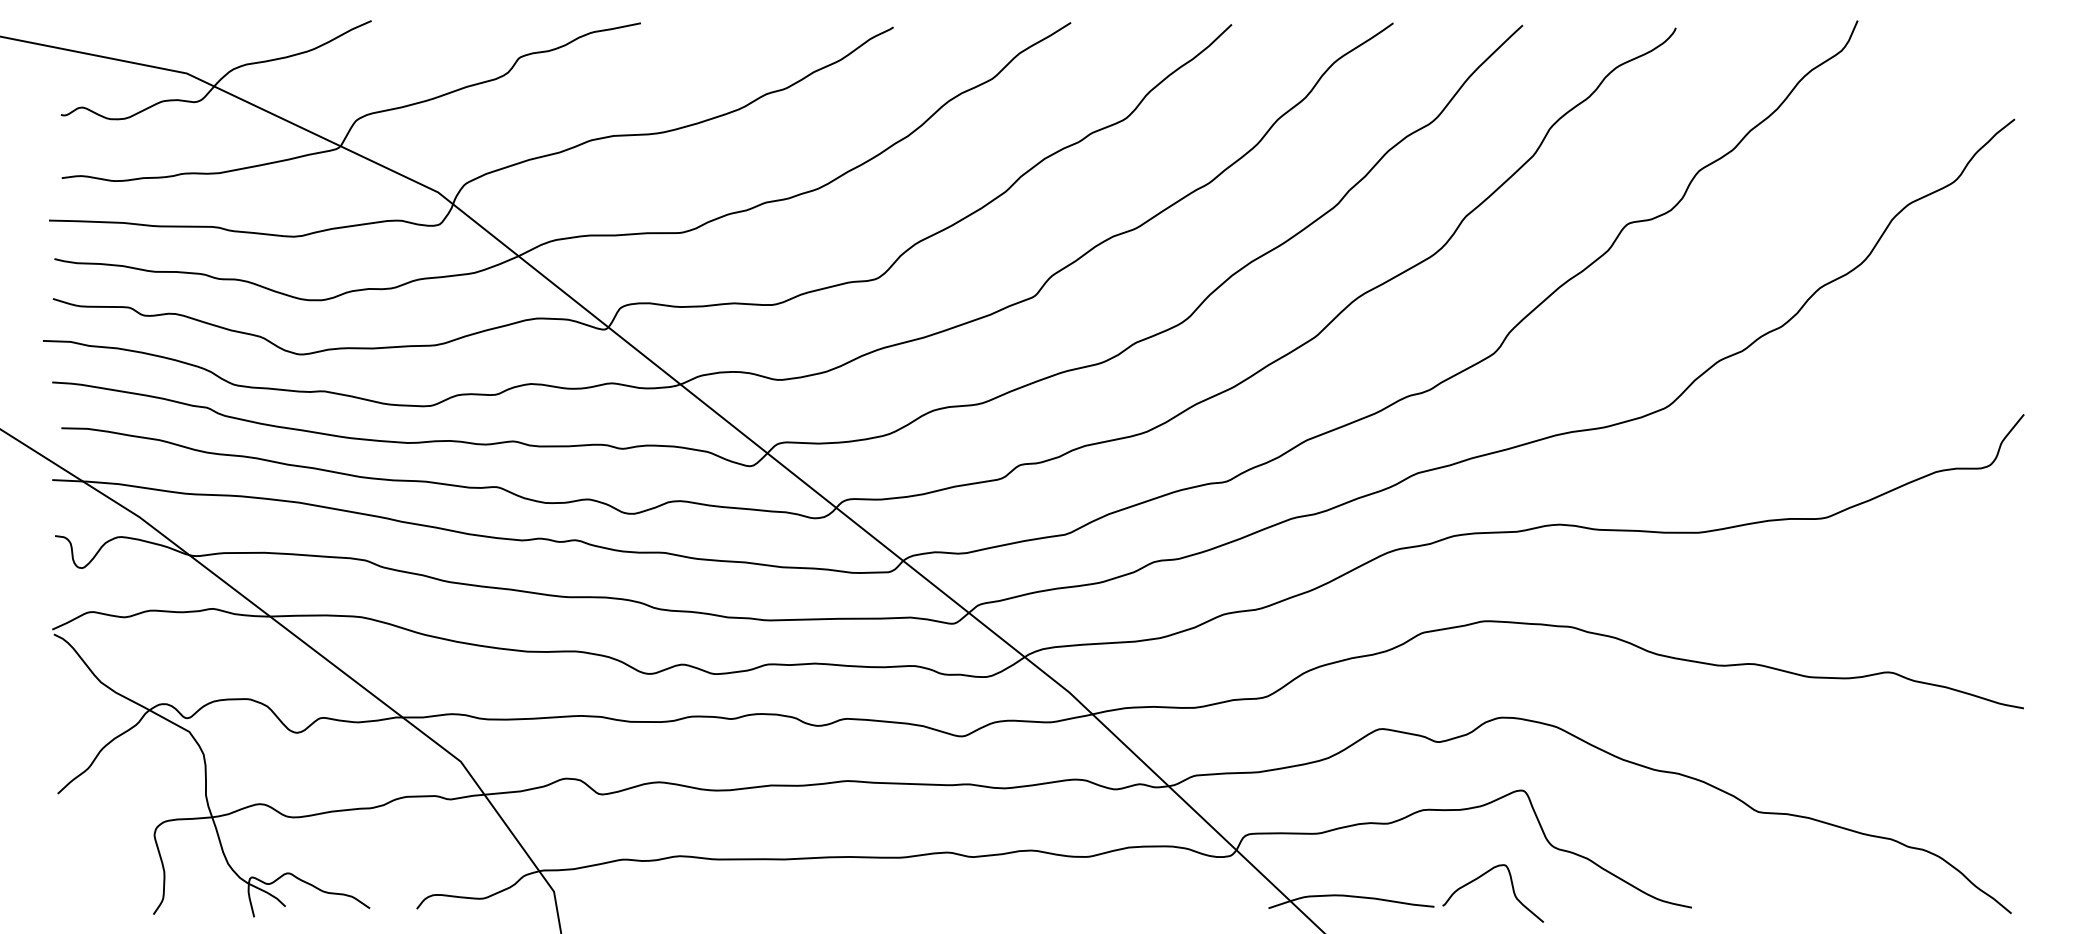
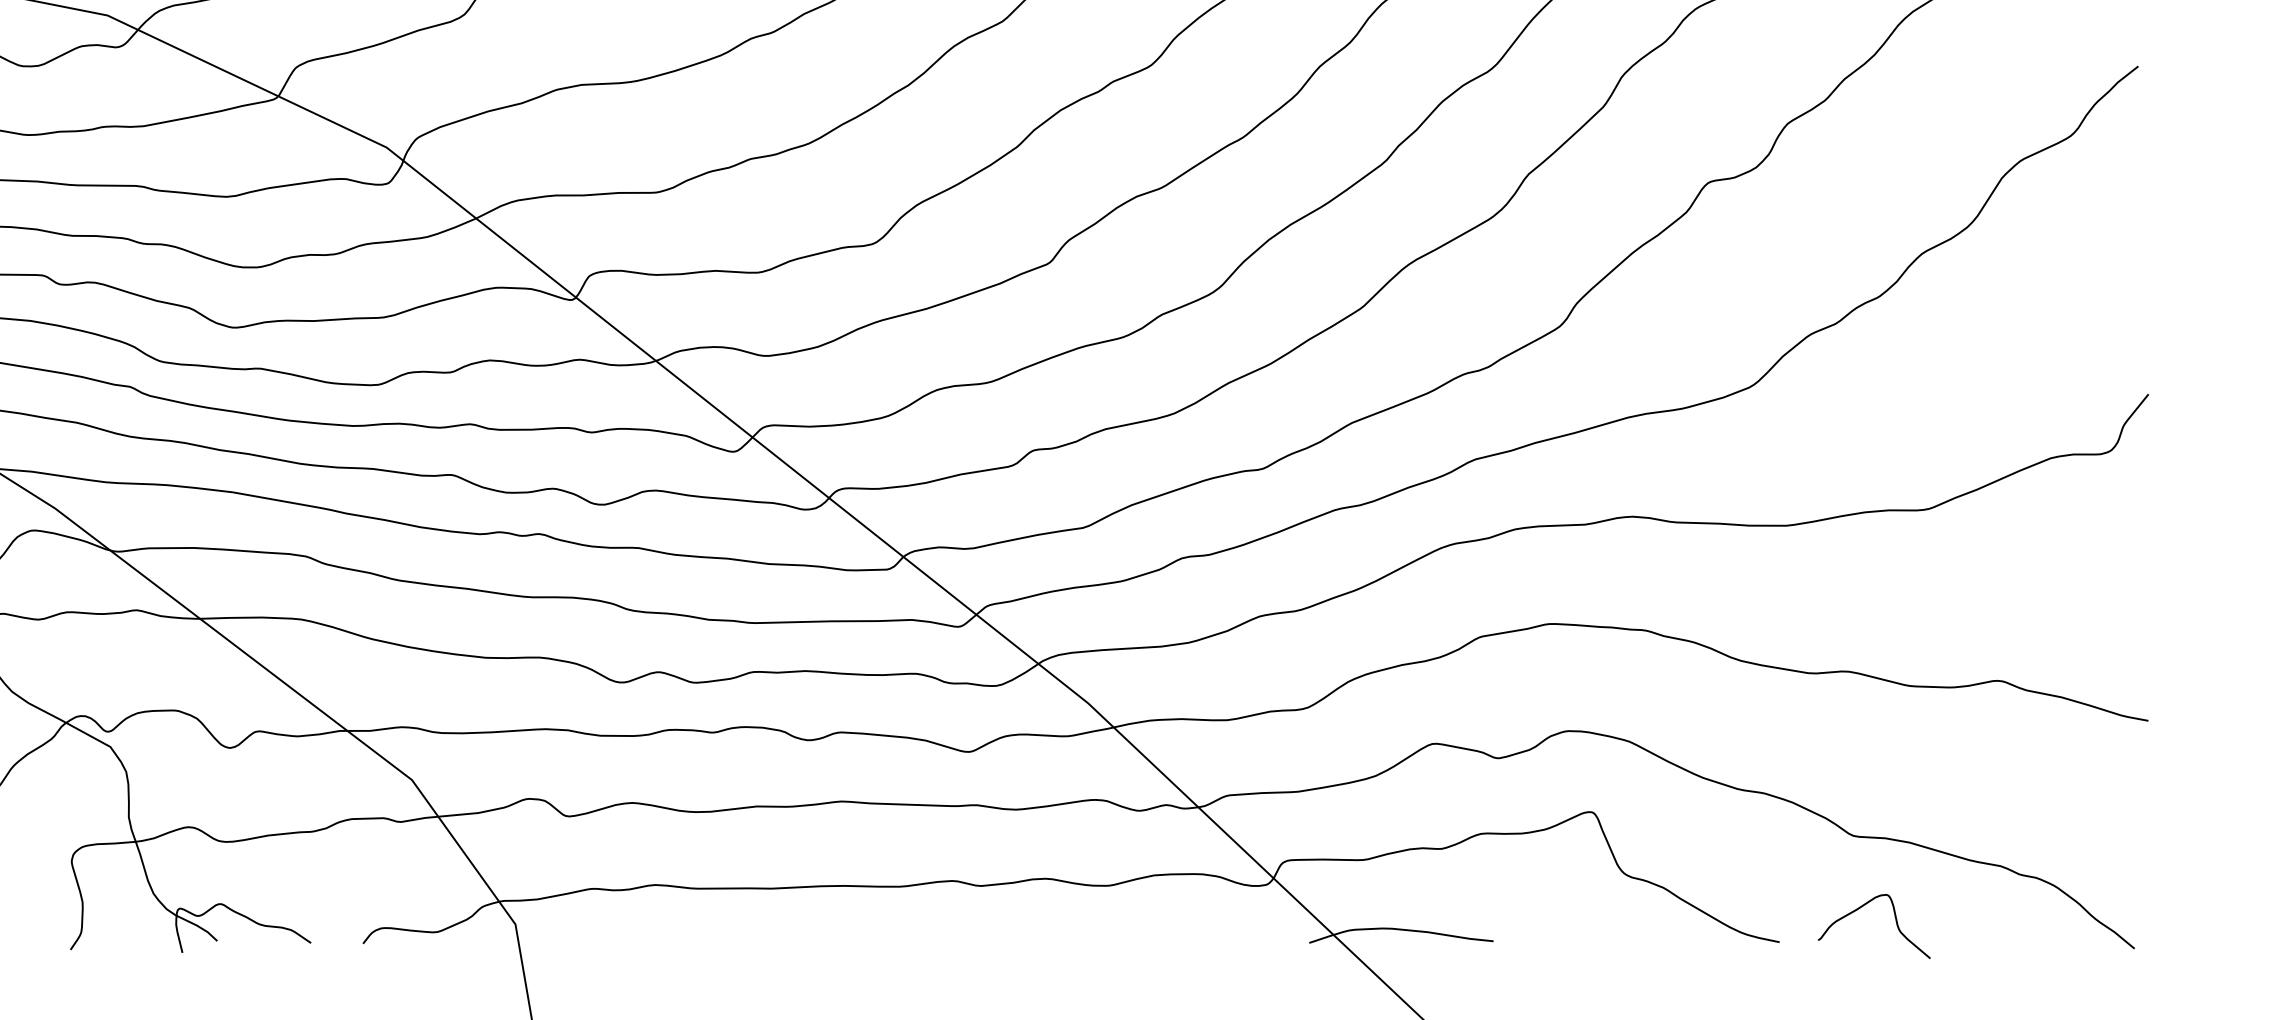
curve: (1512, 890) -> (1895, 923), moved

